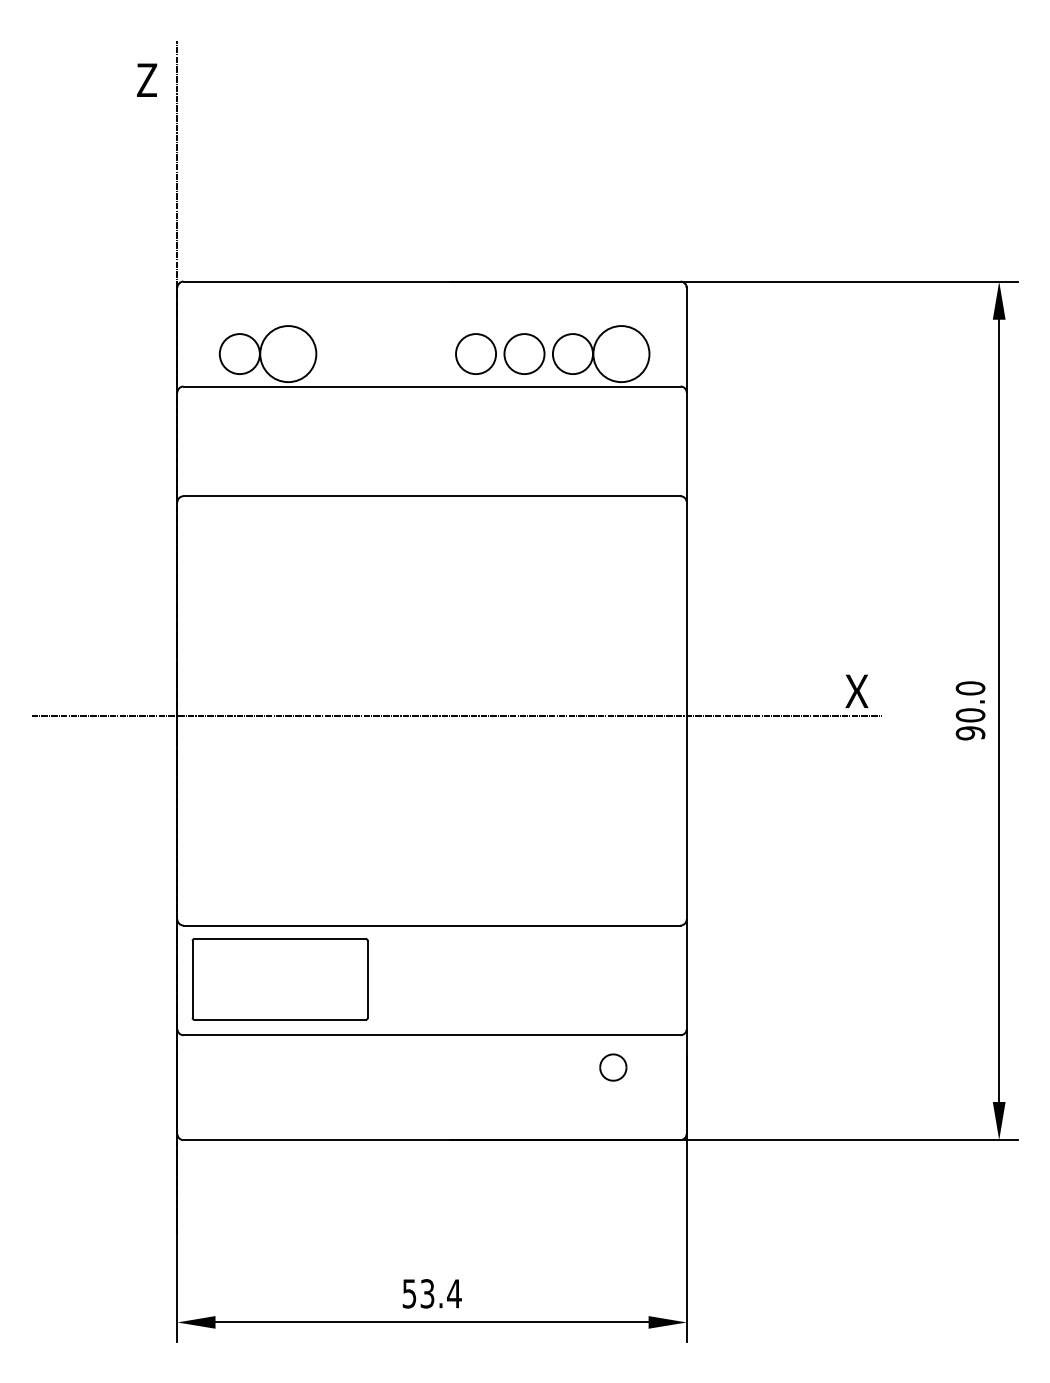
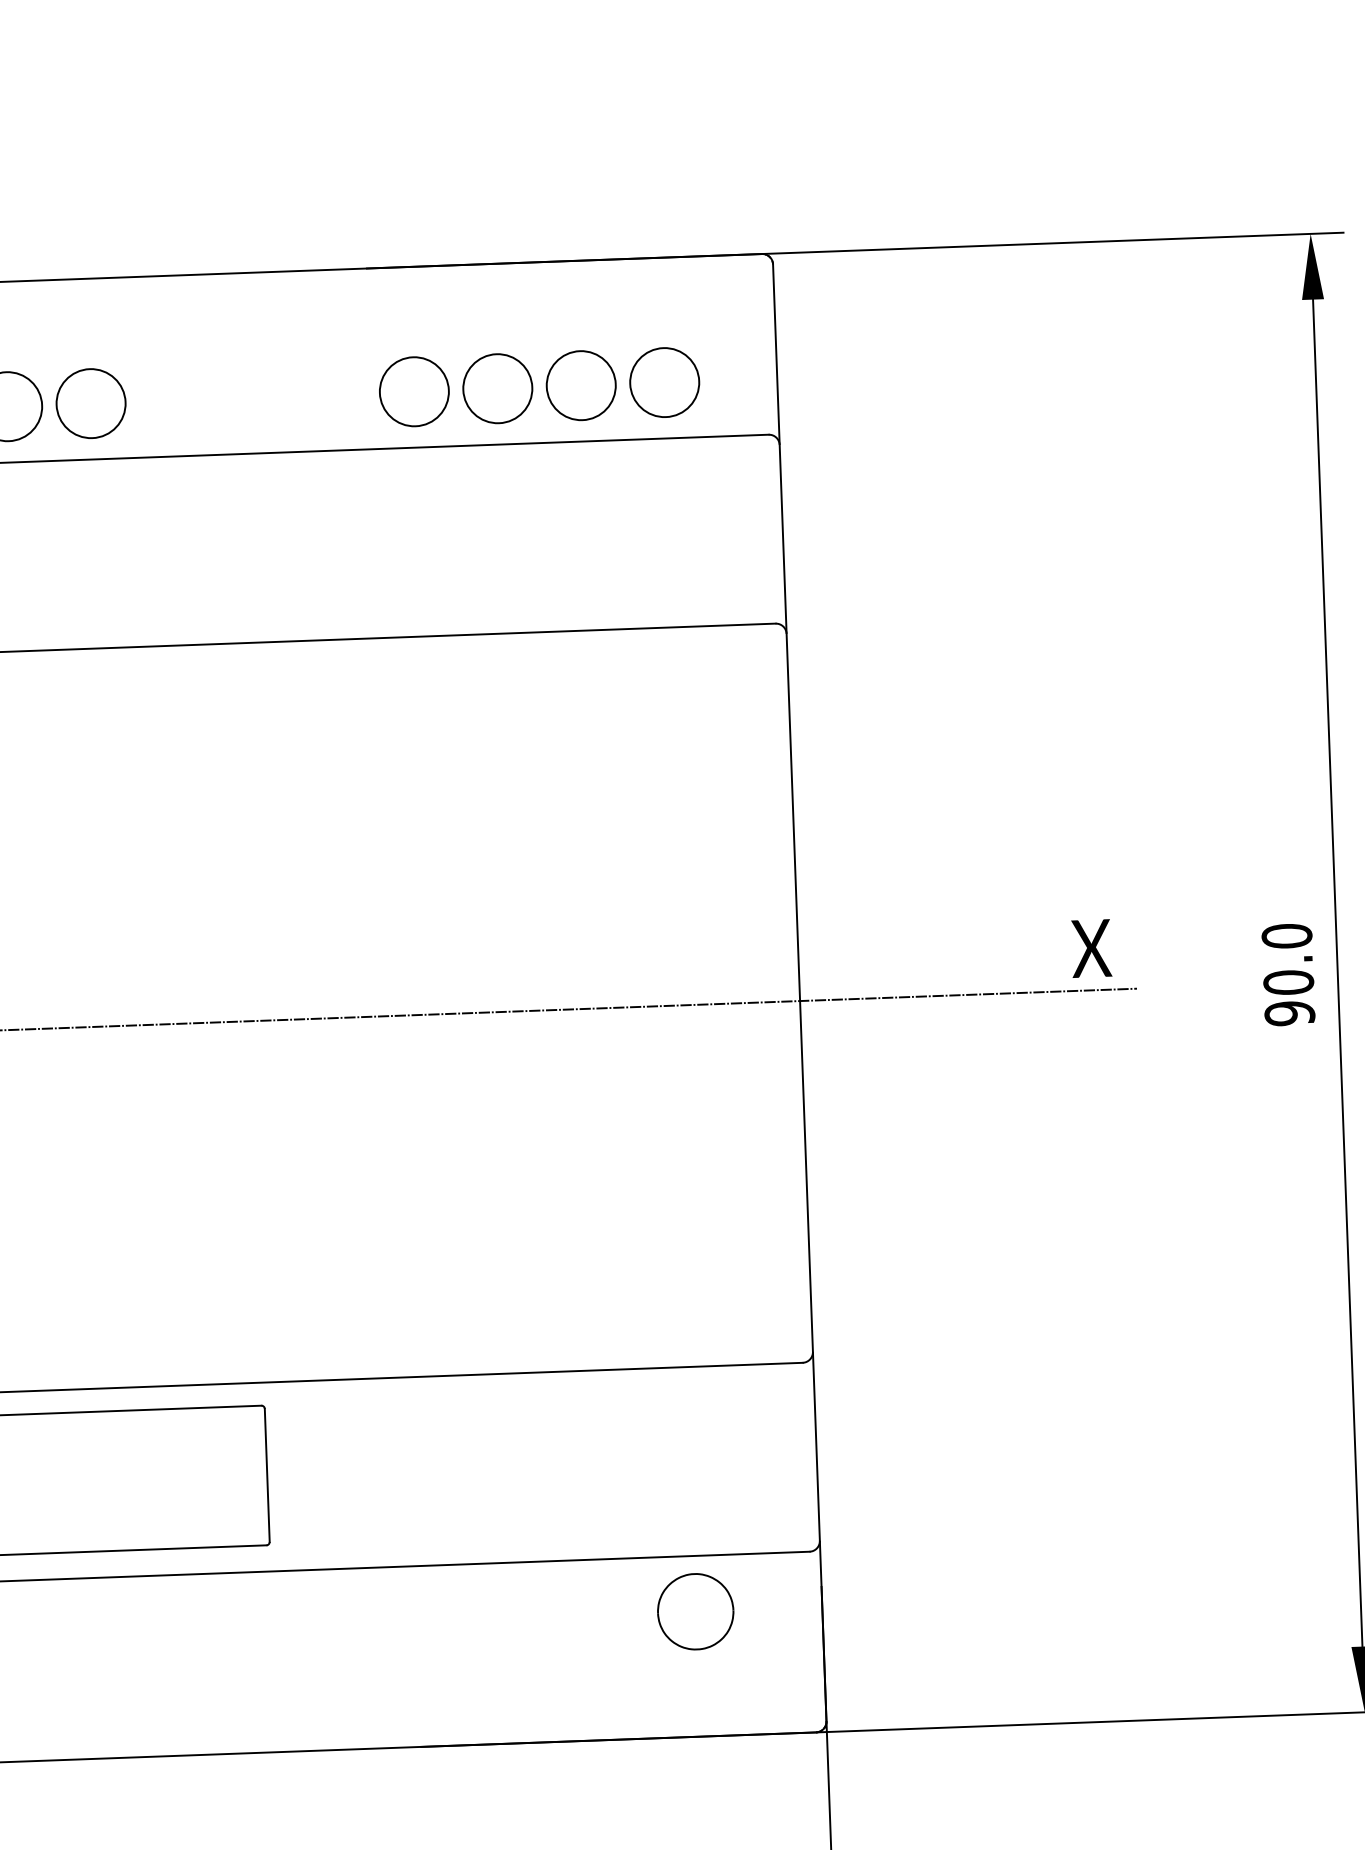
circle: (288, 354) -> (91, 404), size x0.71
circle: (621, 354) -> (664, 383), size x0.71
part: (613, 1067) -> (696, 1611), size x1.67

